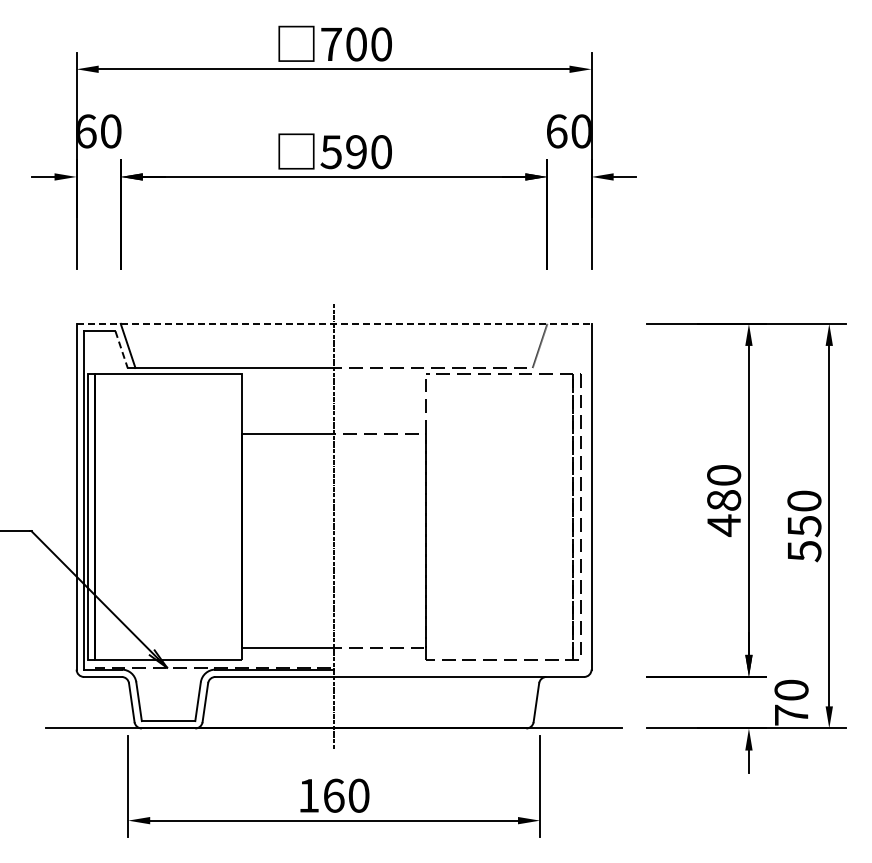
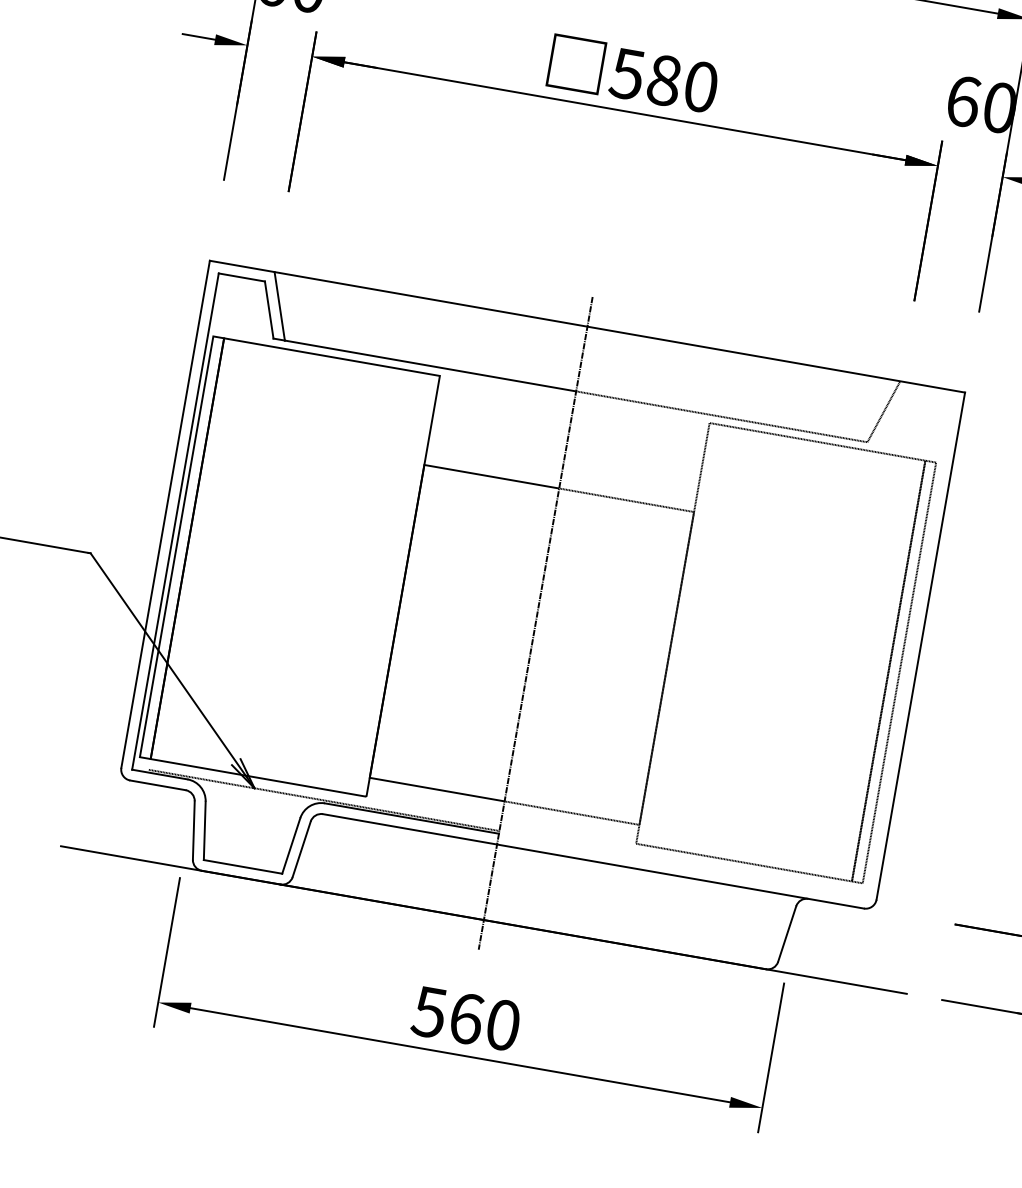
text: (356, 152) -> (664, 81), 590 -> 580
line: (334, 323) -> (588, 326), dashed -> solid
line: (121, 350) -> (268, 311), dashed -> solid
text: (308, 795) -> (429, 1011), 160 -> 560

